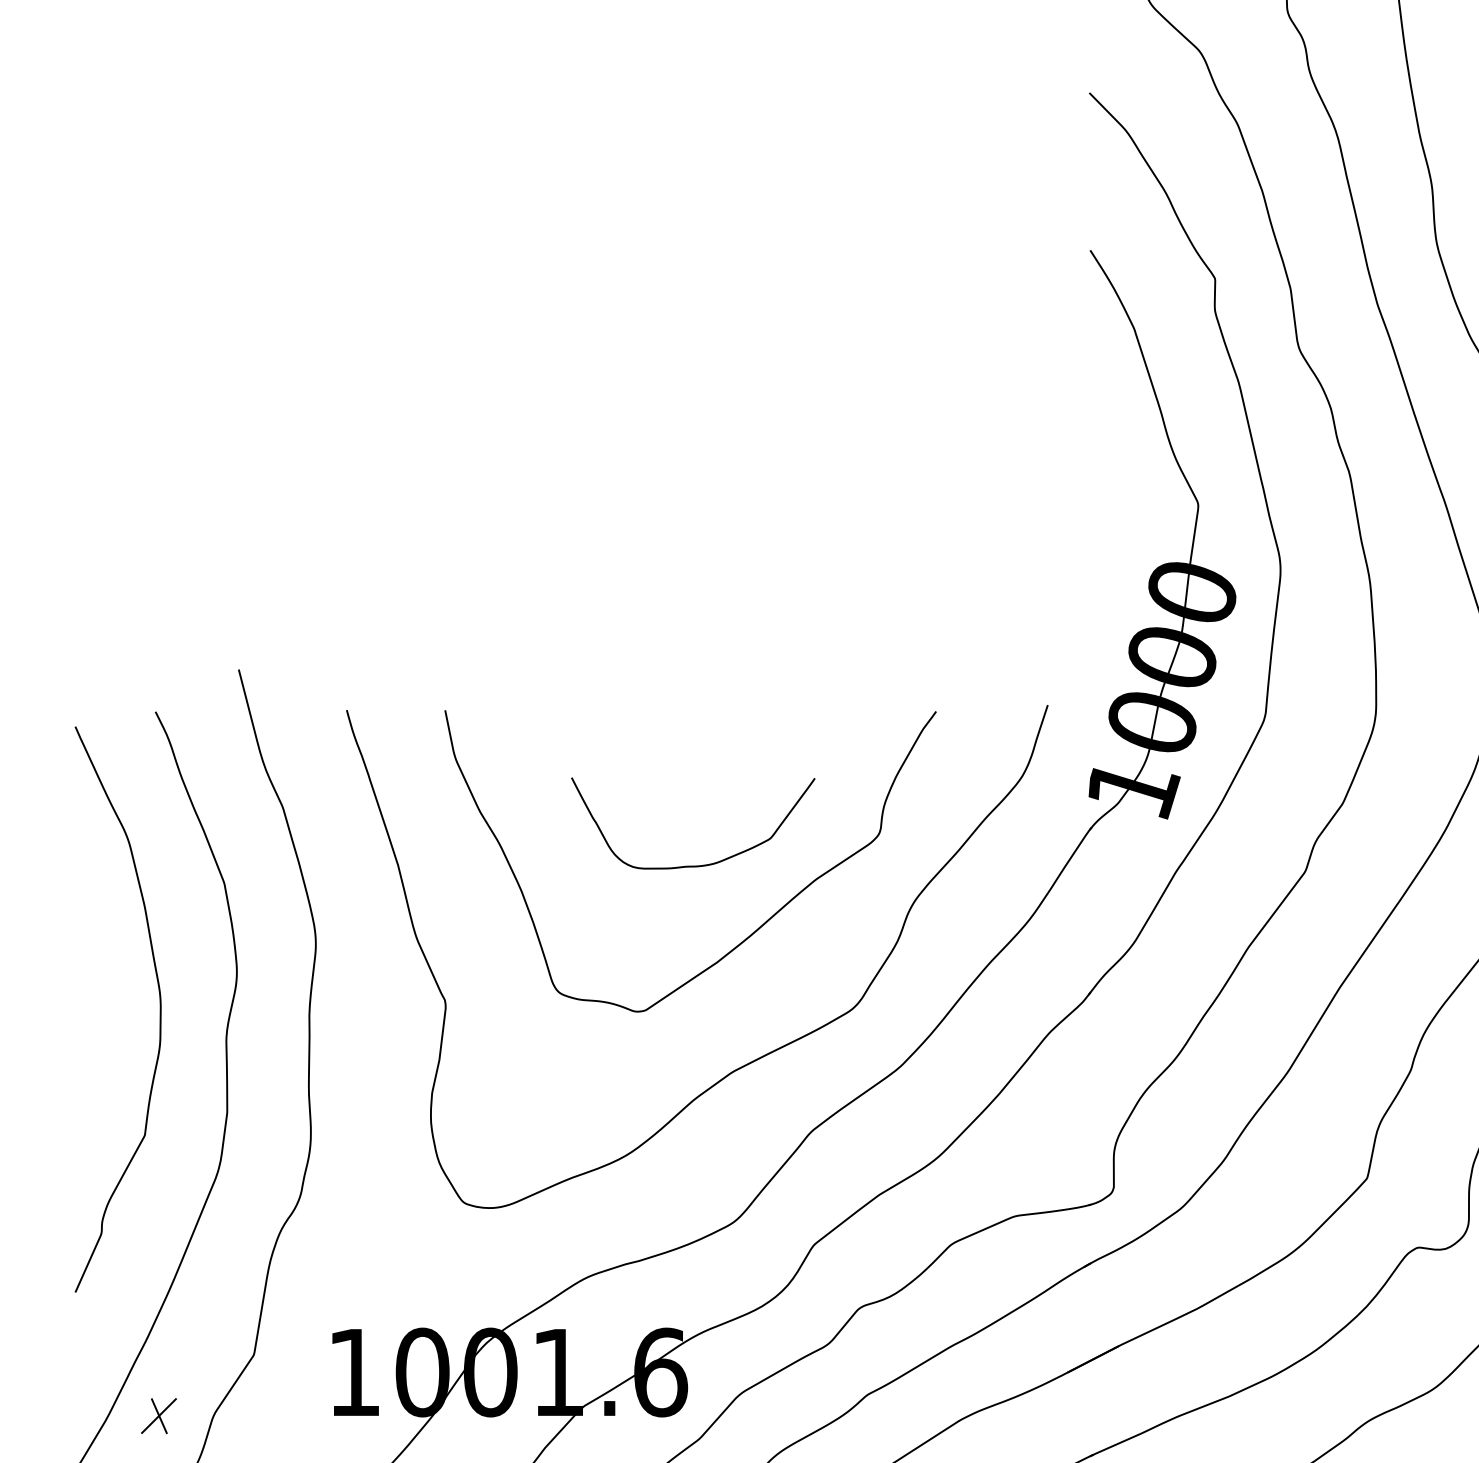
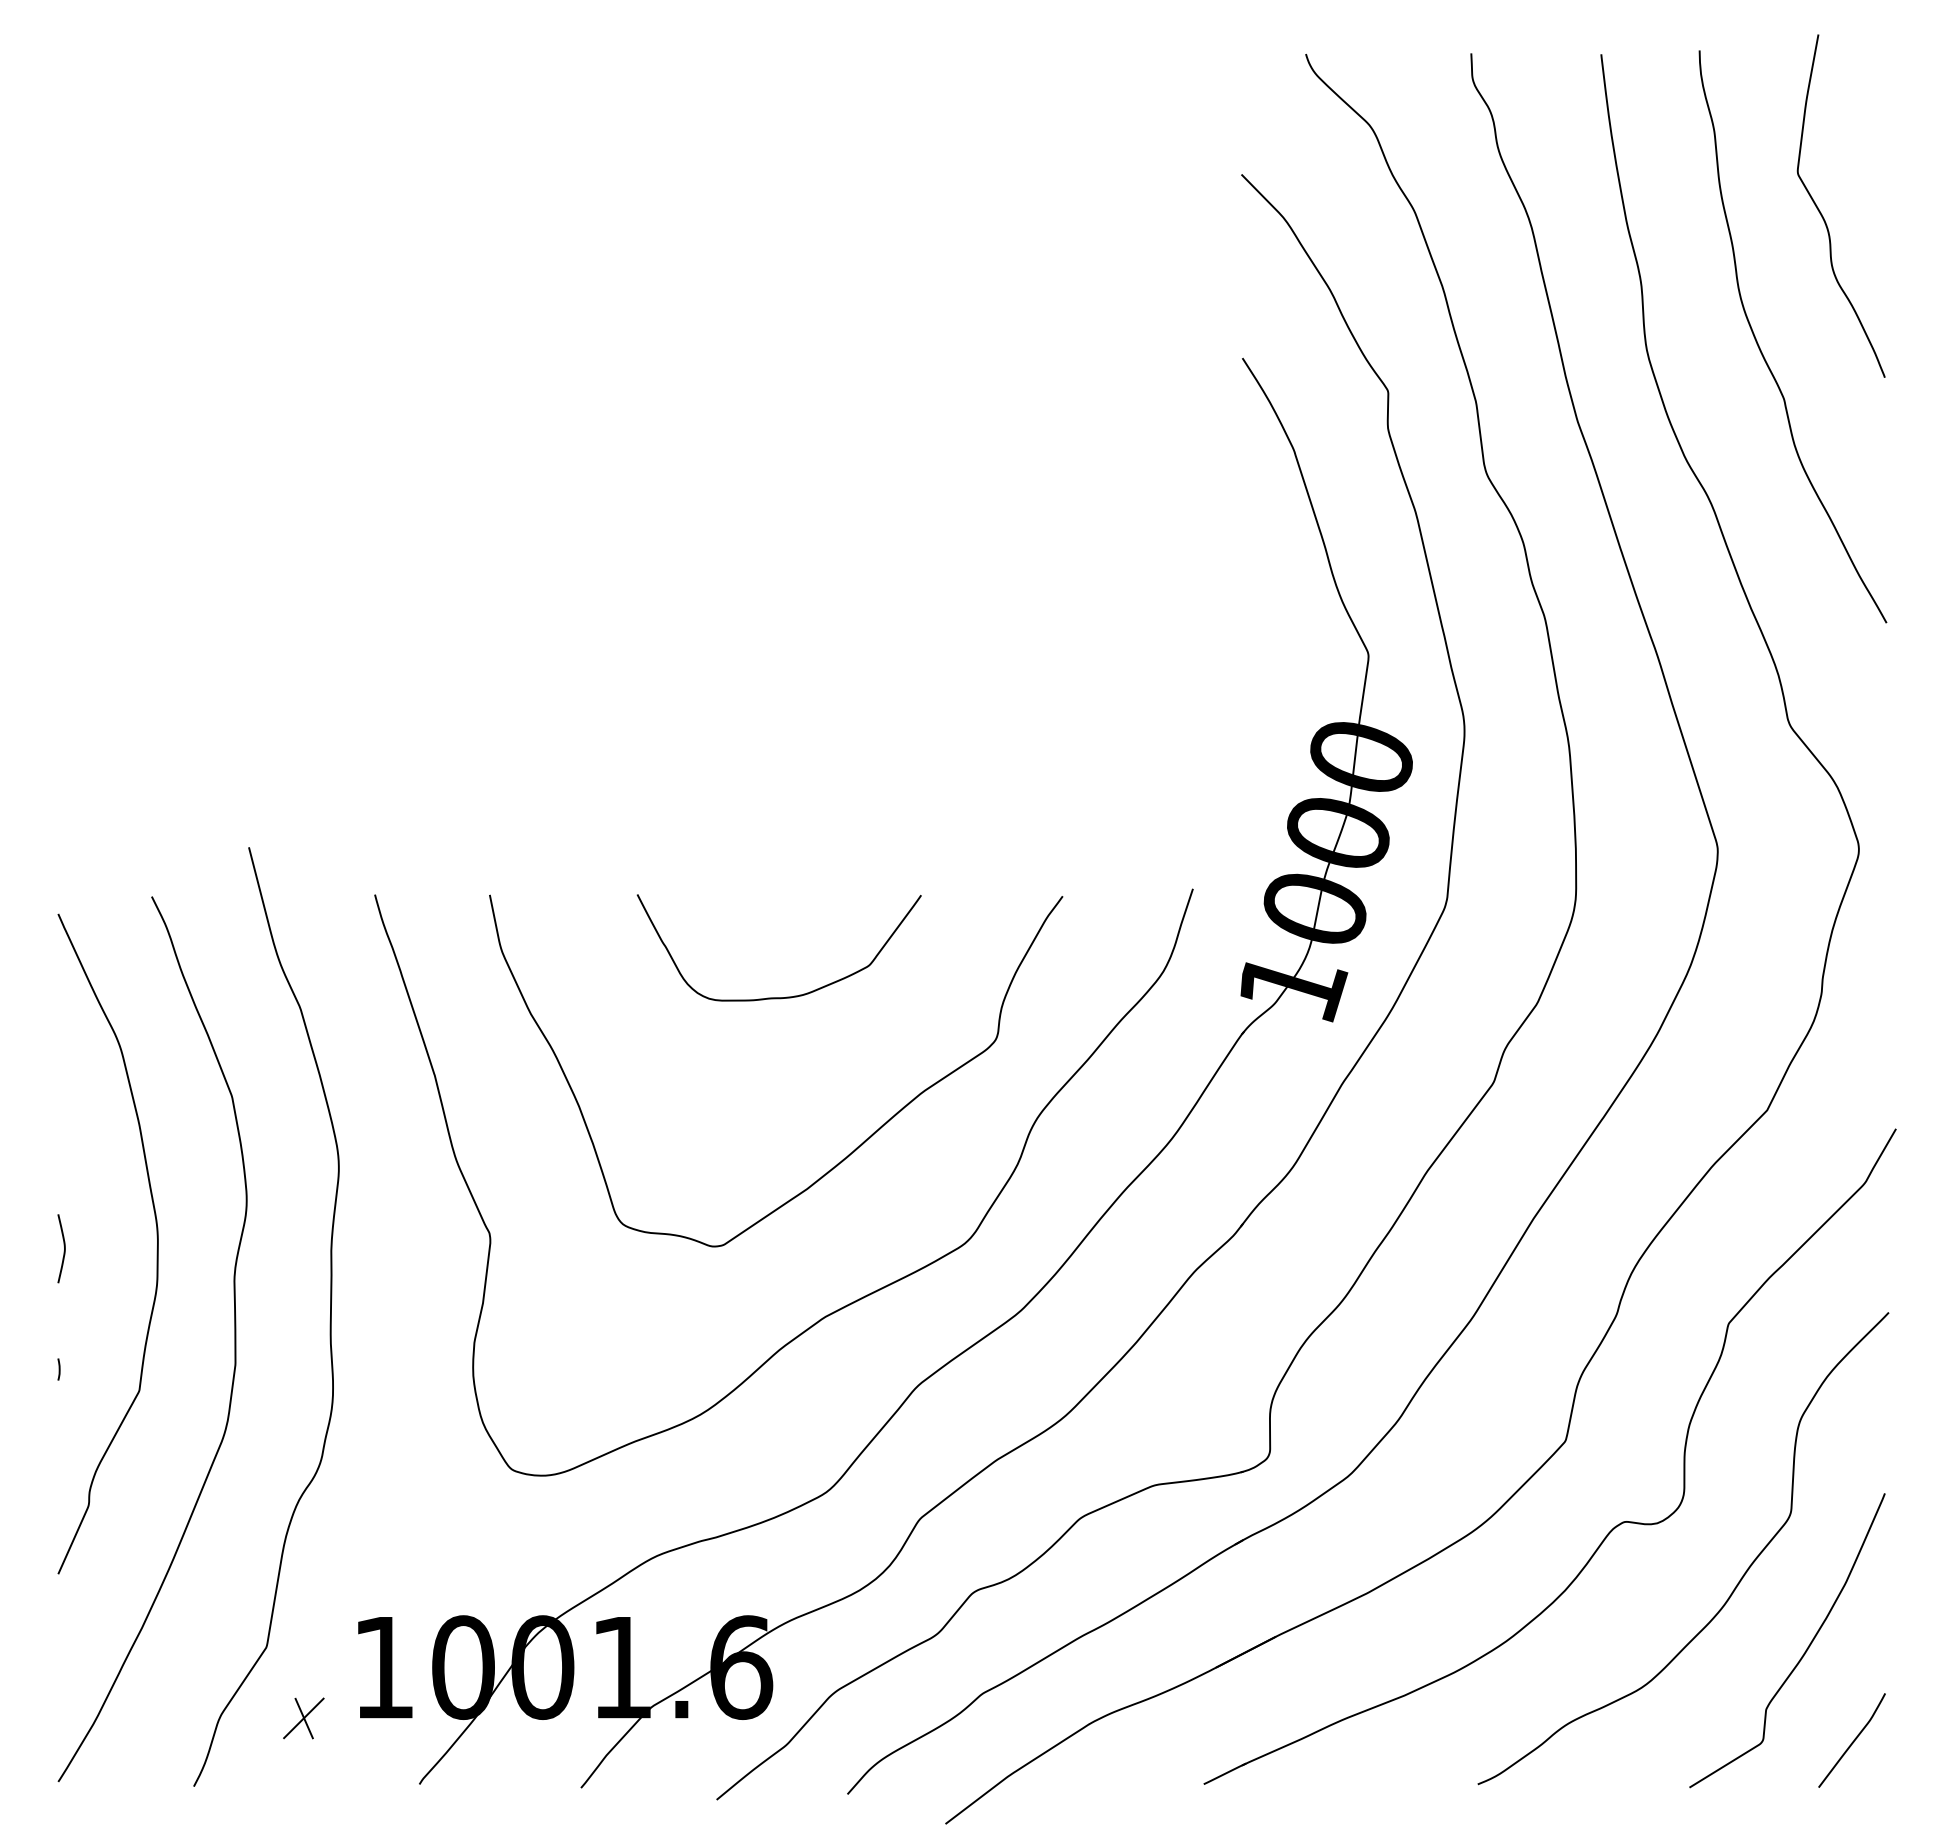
curve: (699, 865) -> (786, 996), moved
curve: (80, 1013) -> (64, 1248), added
line: (75, 1117) -> (58, 1369), added
part: (158, 1416) -> (303, 1718), moved

